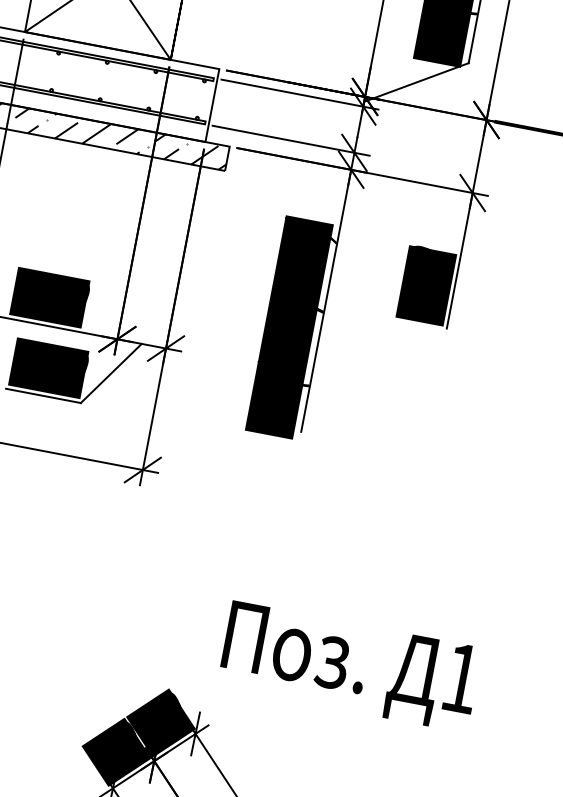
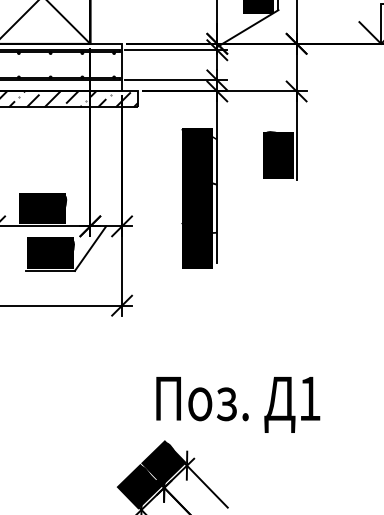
text: (350, 666) -> (238, 404), moved

